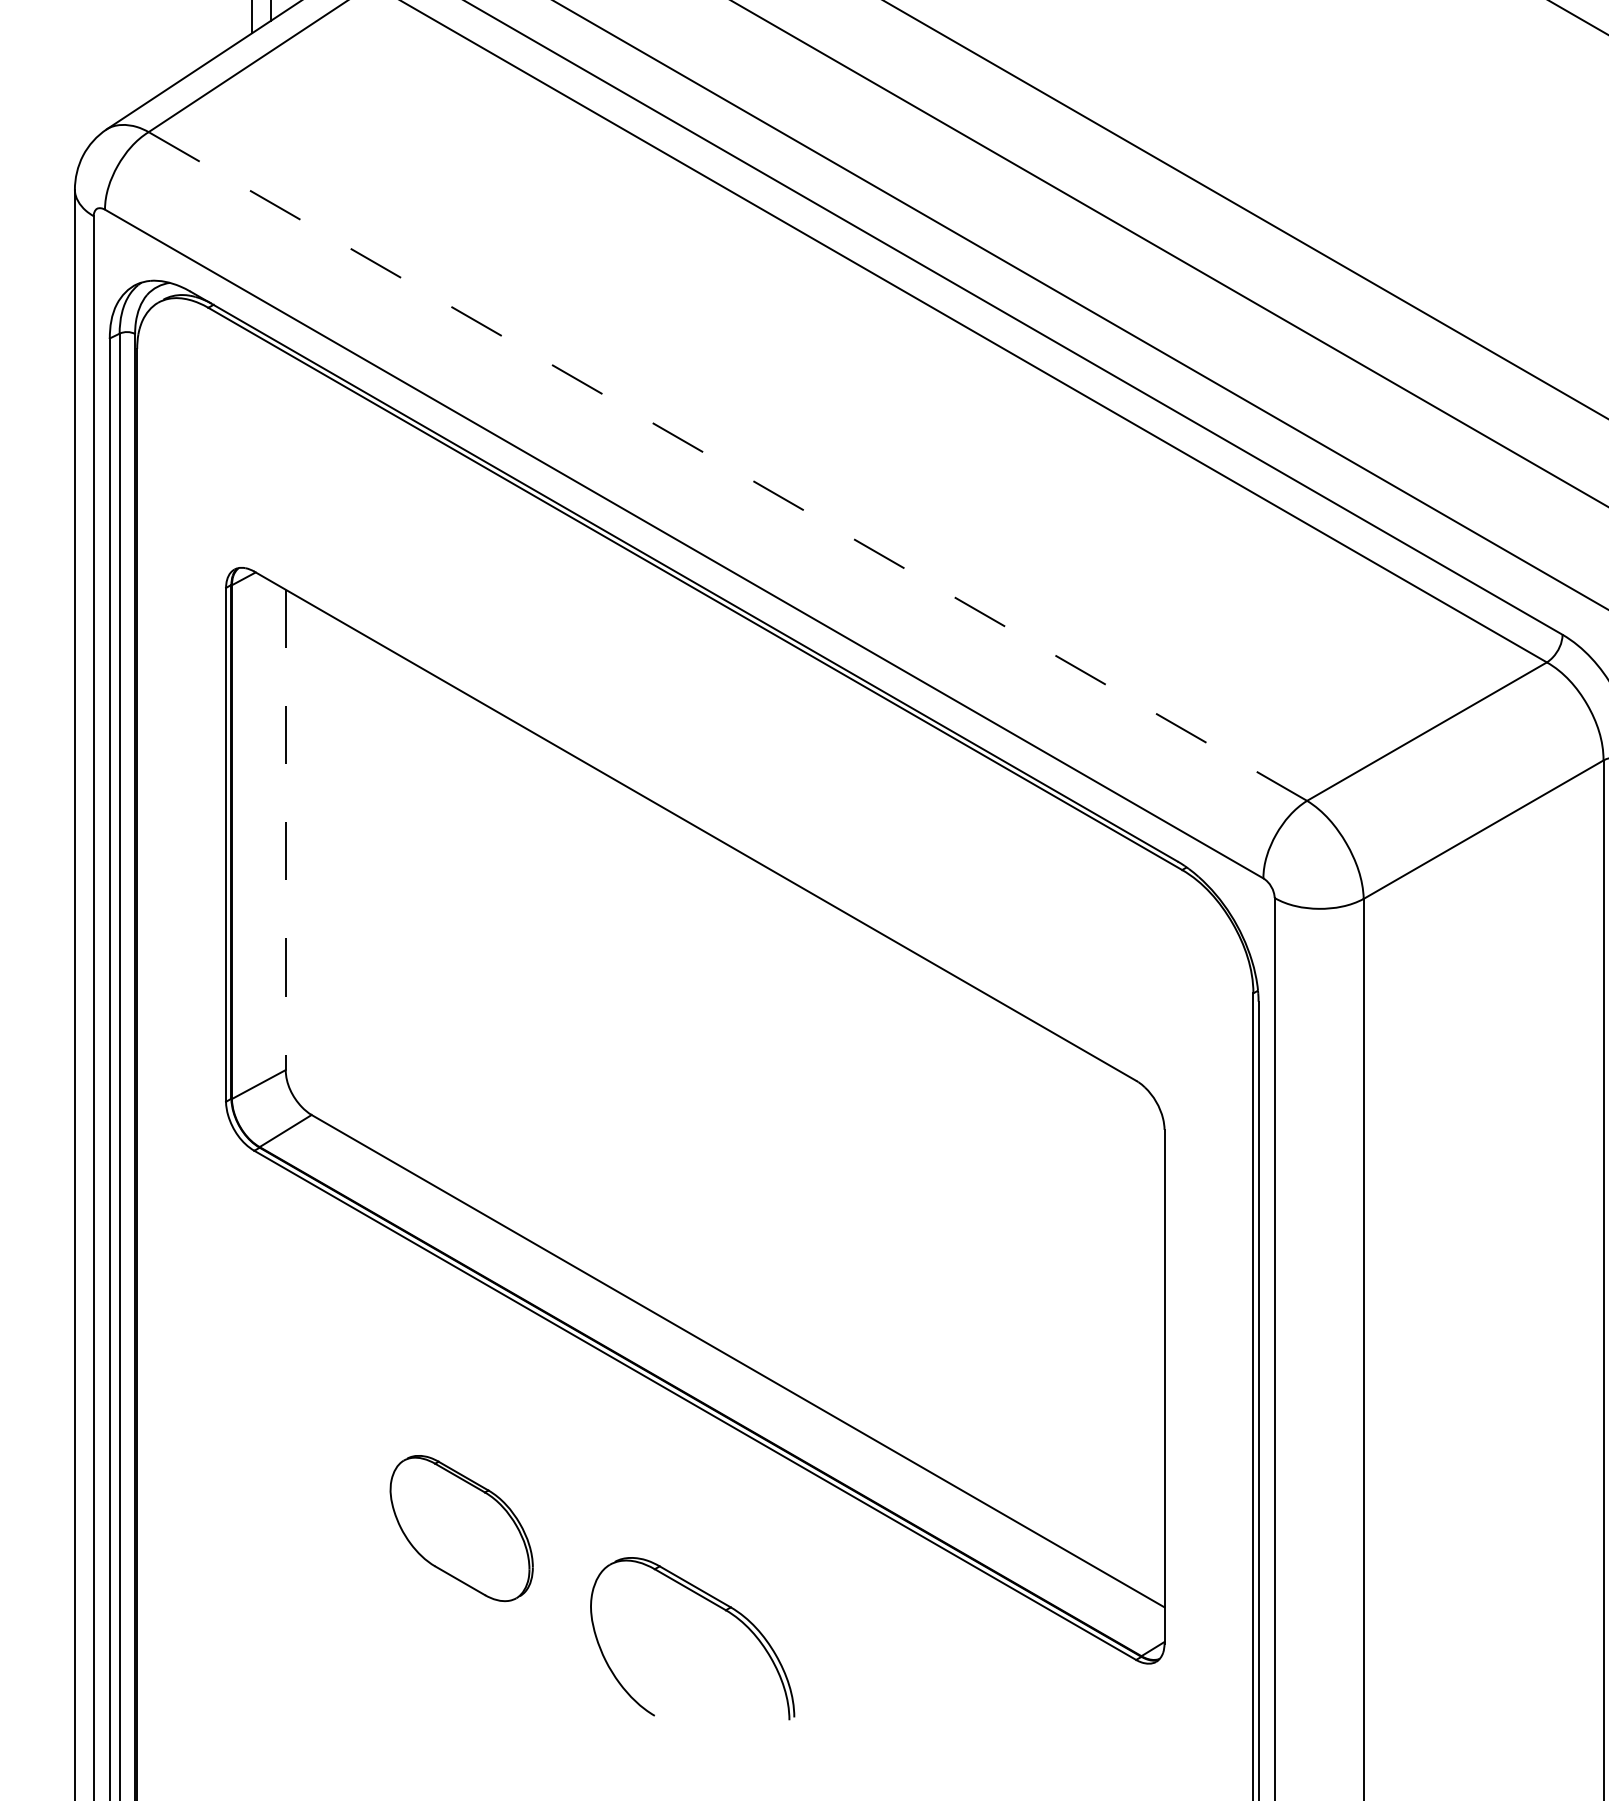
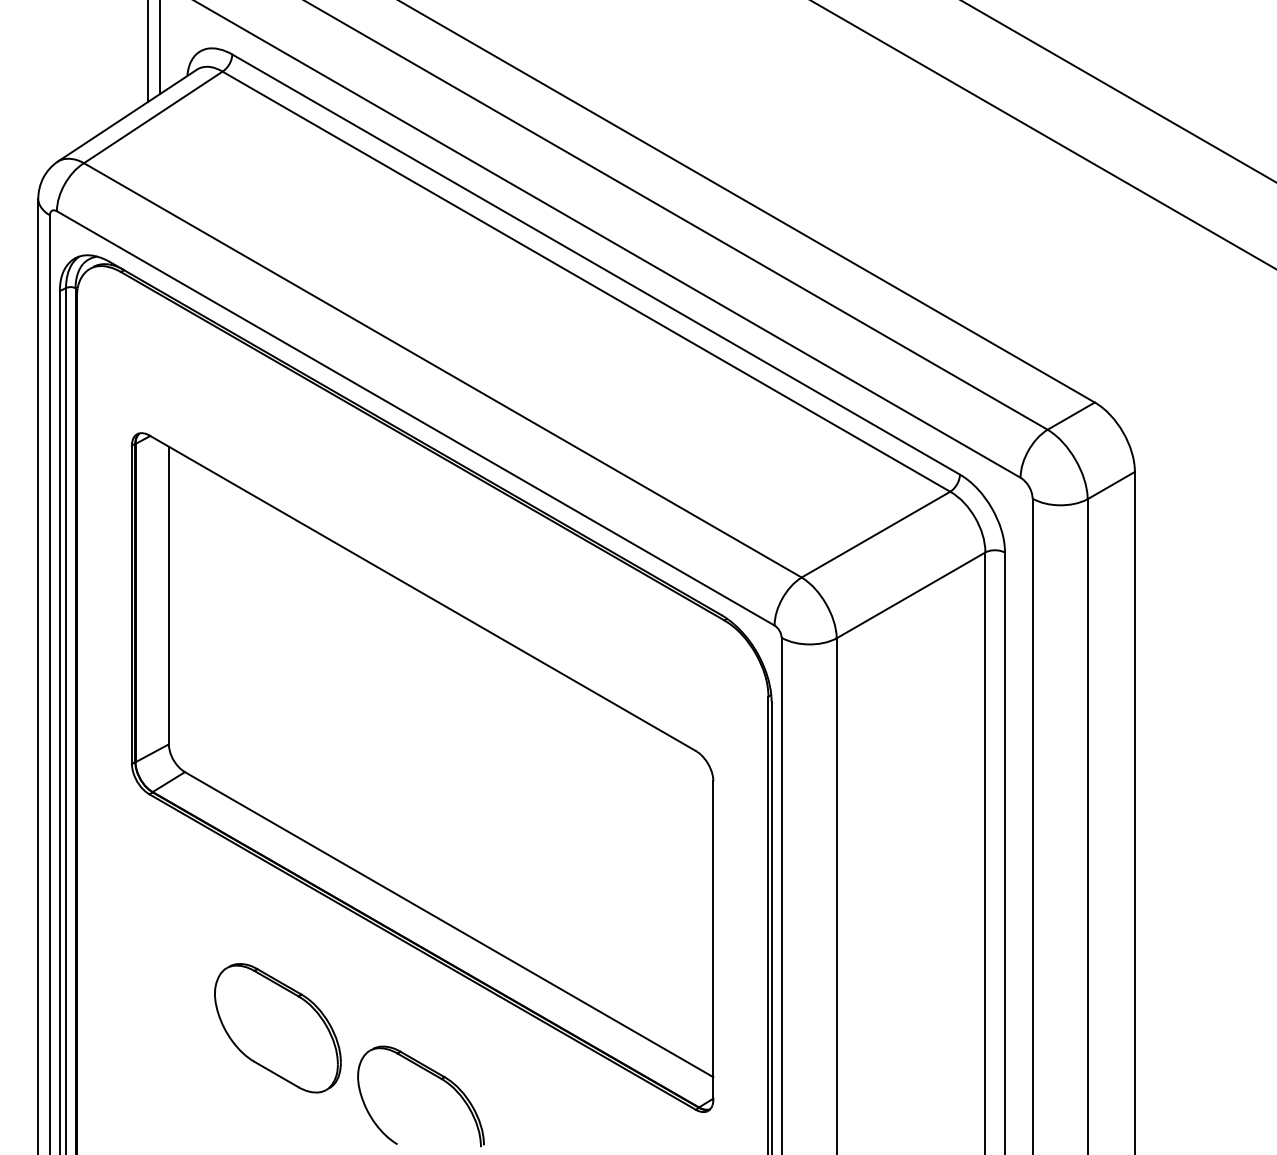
line: (727, 466) -> (442, 370), dashed -> solid
line: (285, 829) -> (168, 595), dashed -> solid
part: (461, 1528) -> (277, 1028), size x1.43

